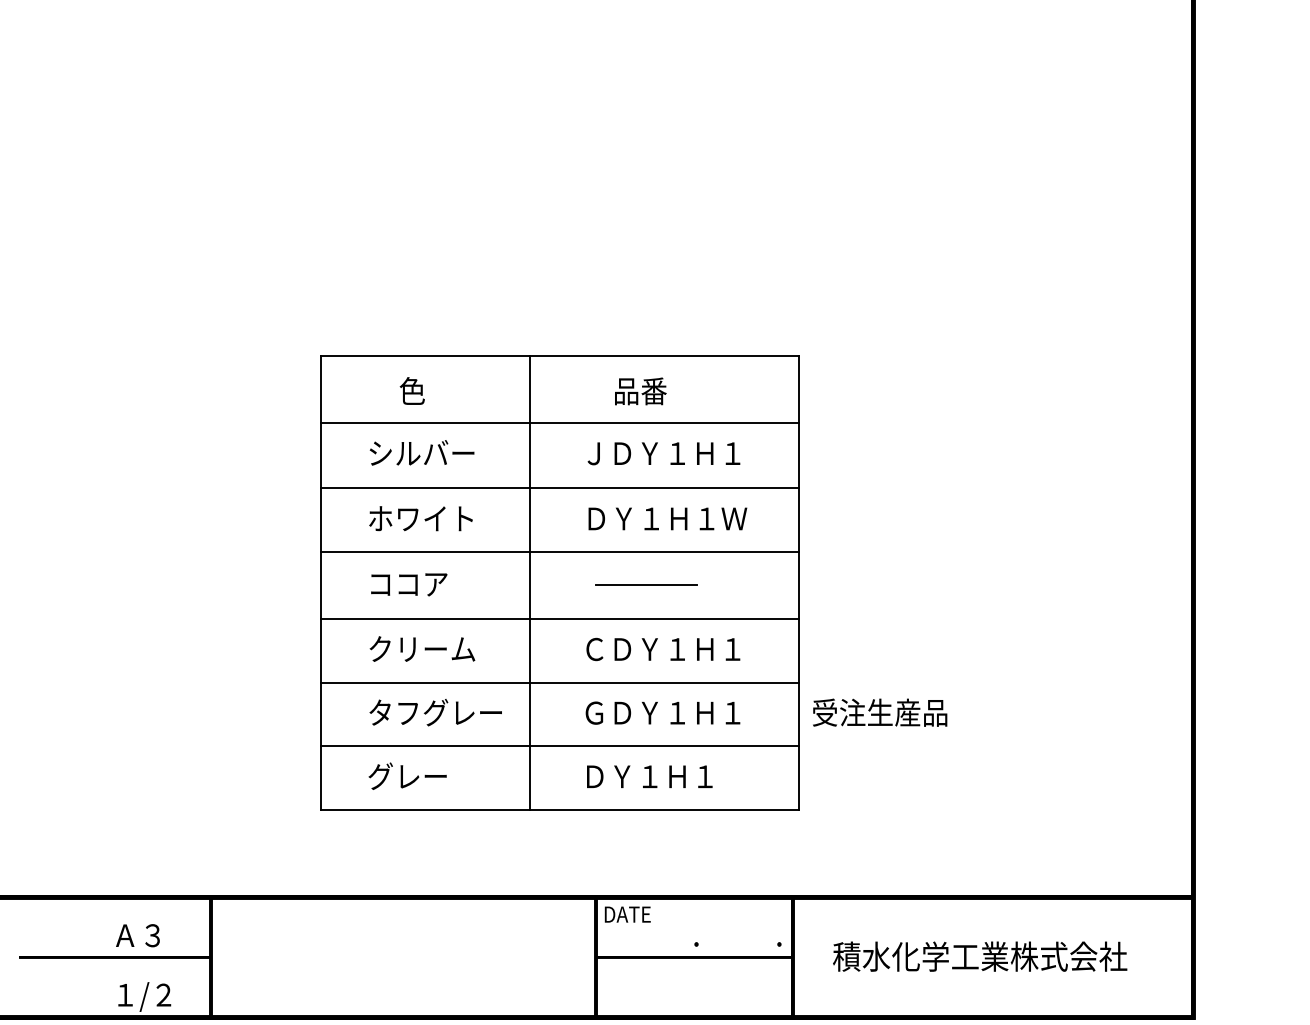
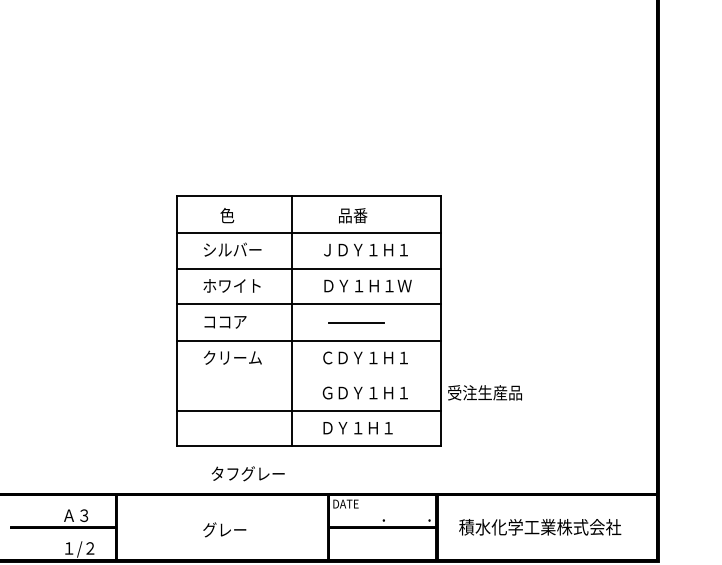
line: (559, 683) -> (308, 376), removed
text: (434, 712) -> (247, 473), moved
text: (407, 775) -> (224, 529), moved

